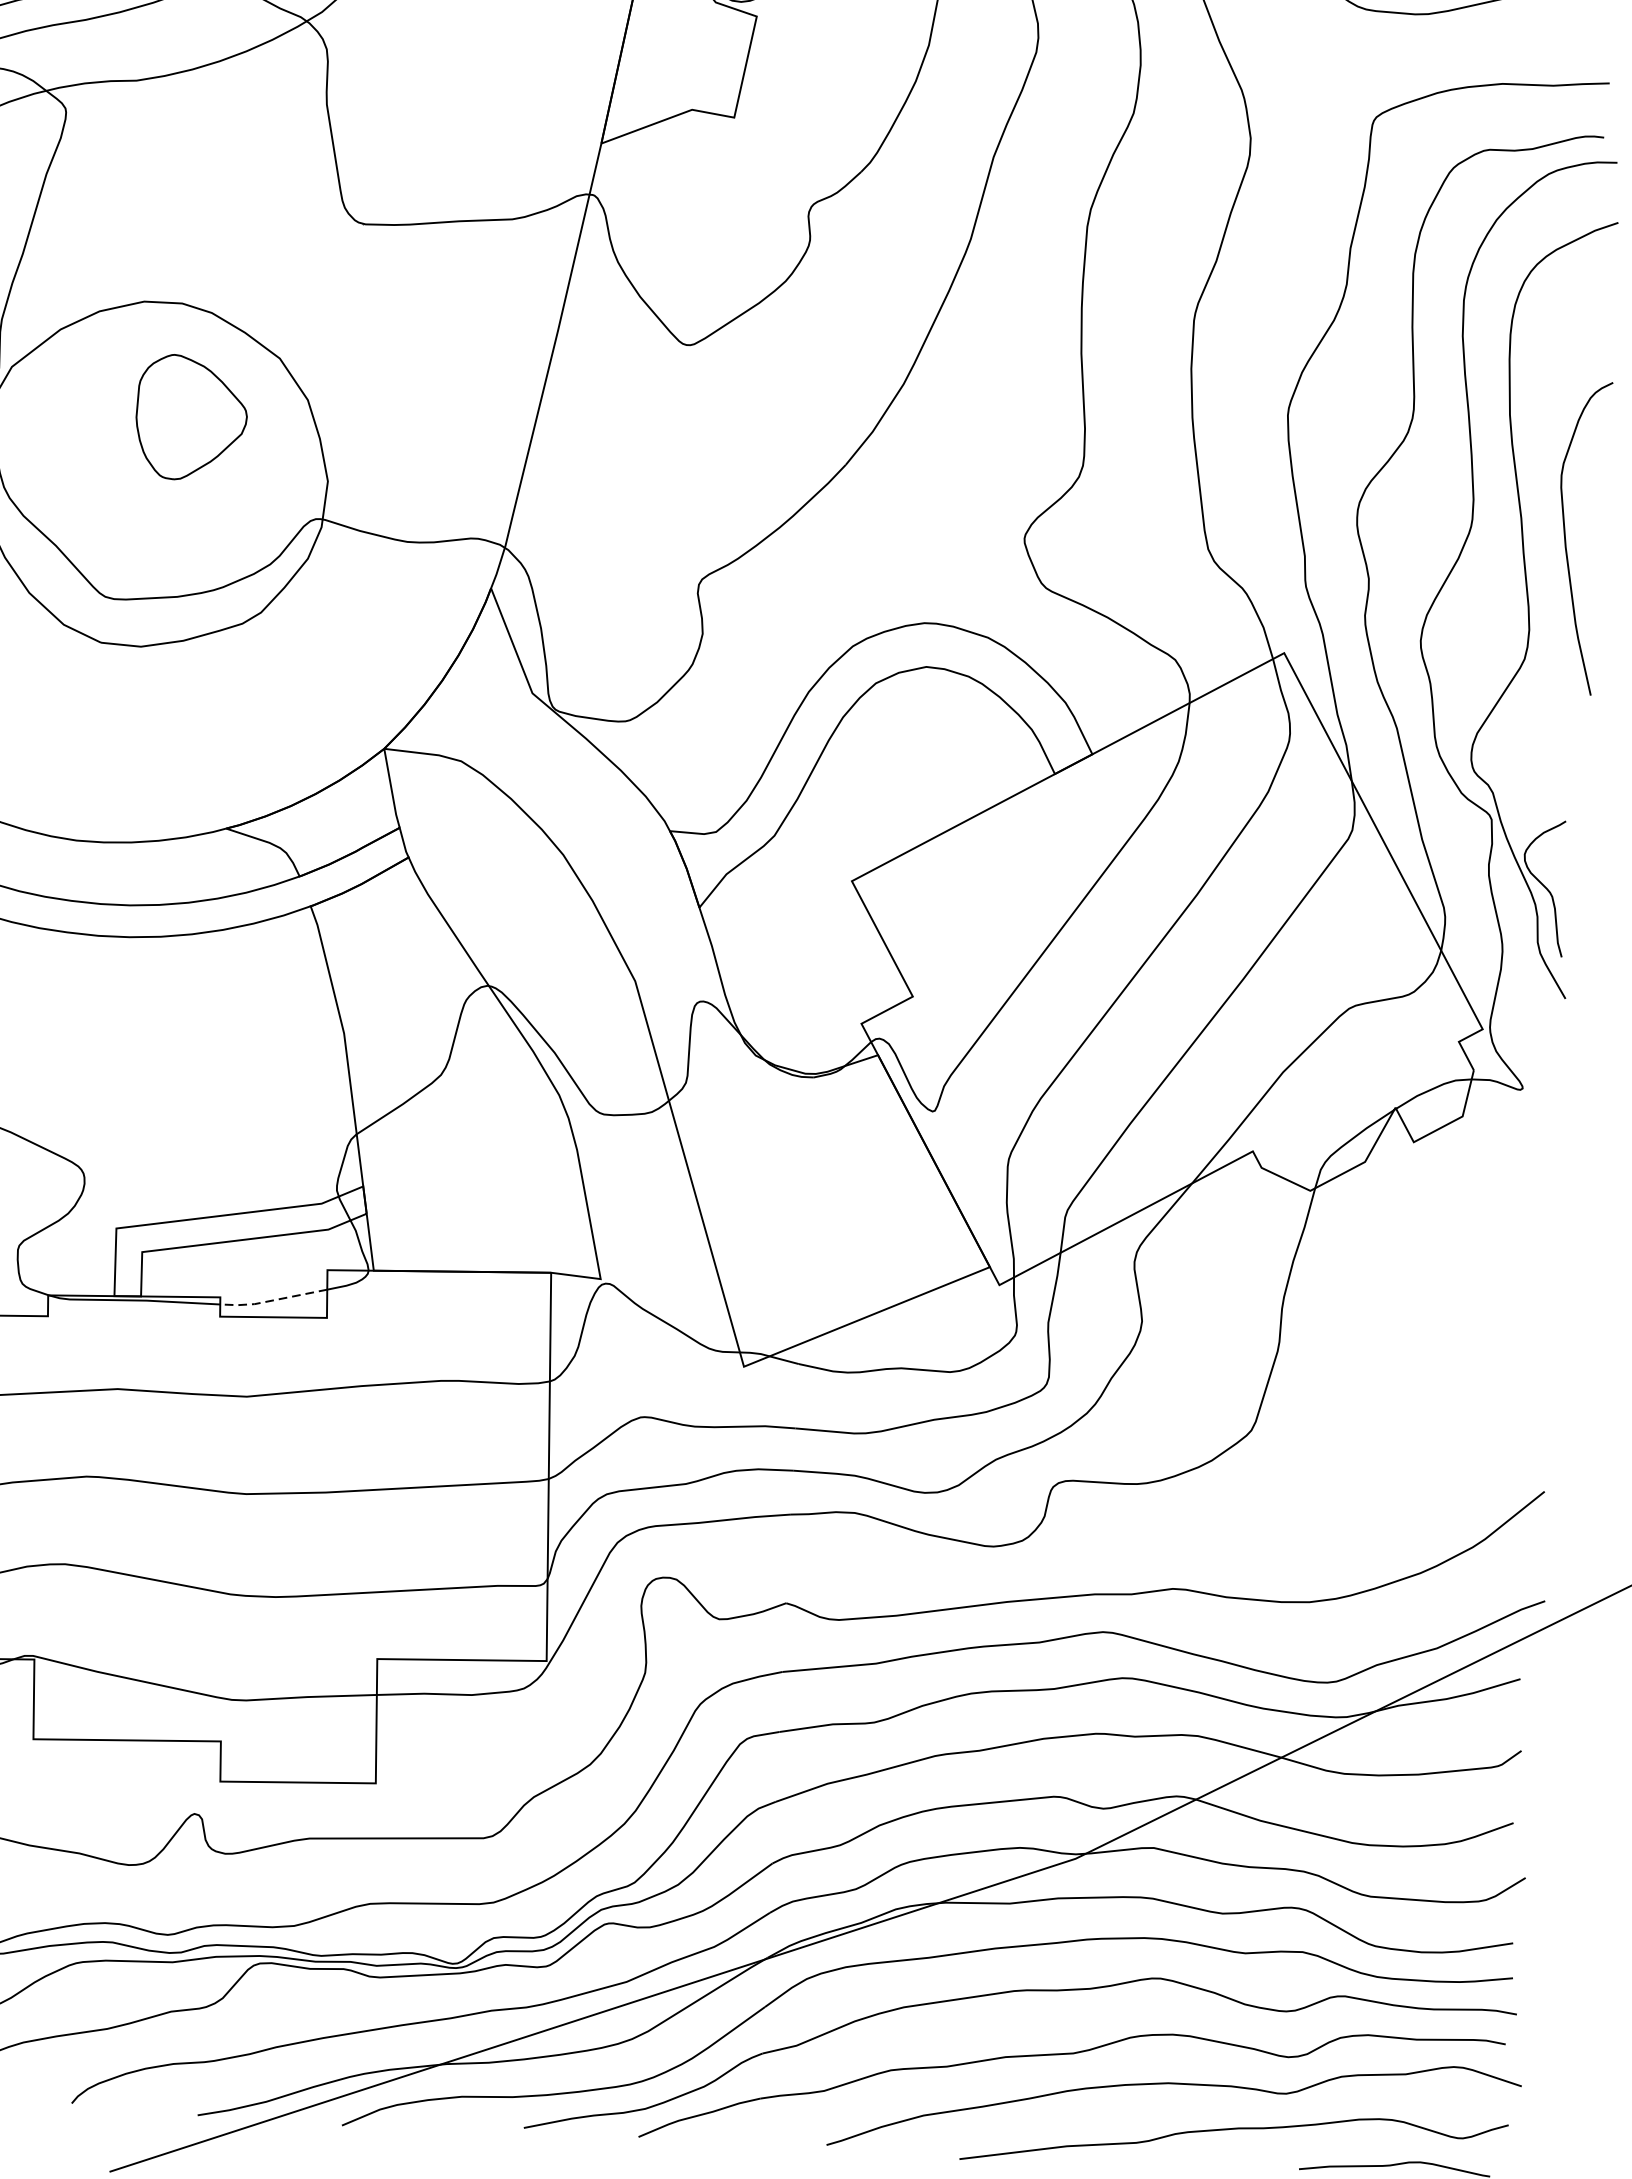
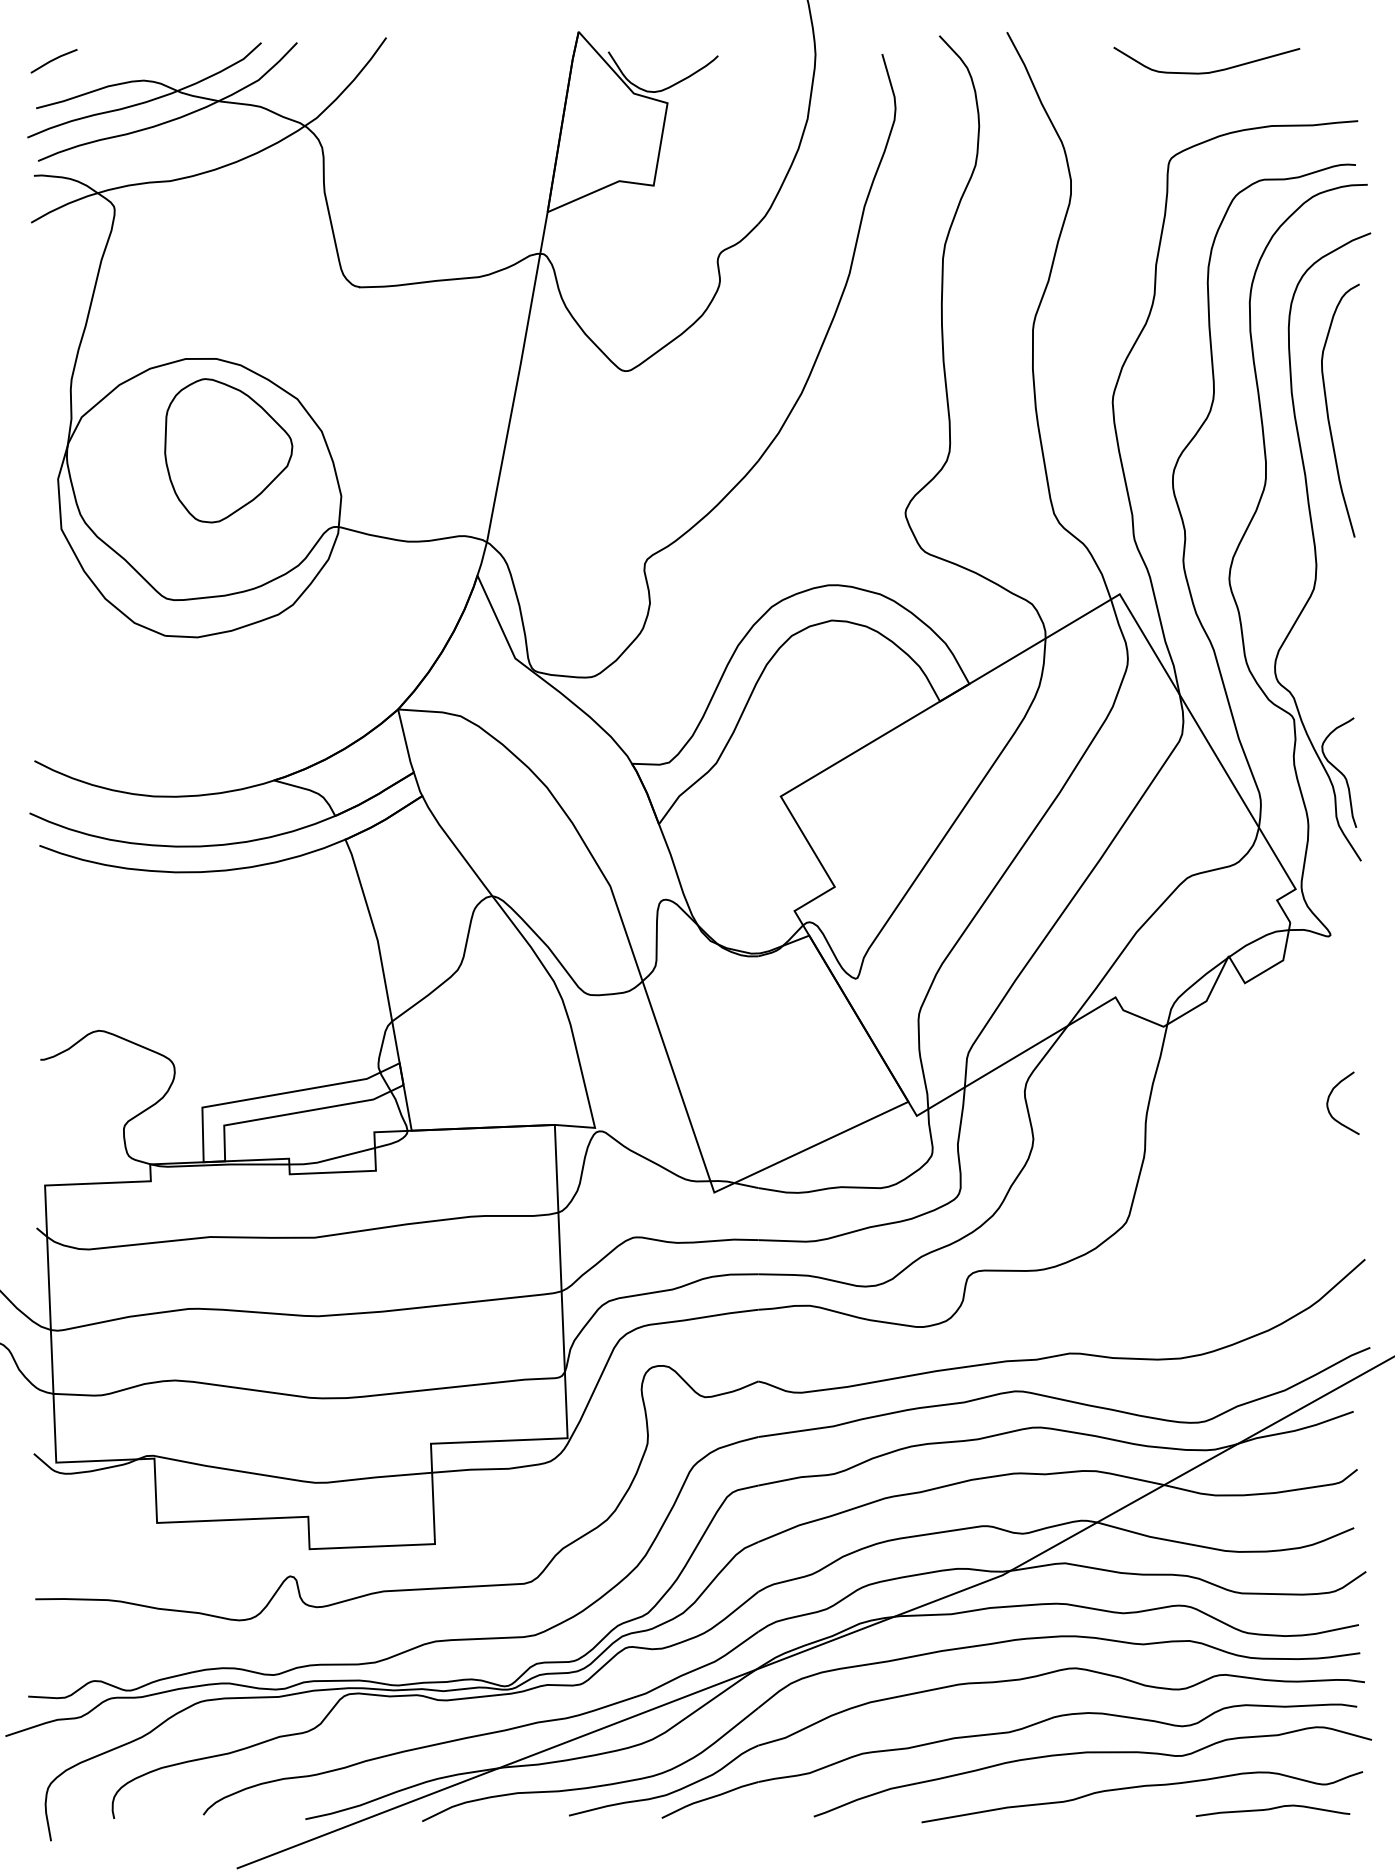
part: (191, 417) -> (228, 450), size x1.43
curve: (1566, 536) -> (1328, 410), moved
curve: (1510, 1291) -> (1329, 1099), added
line: (271, 1300) -> (330, 1159), dashed -> solid

